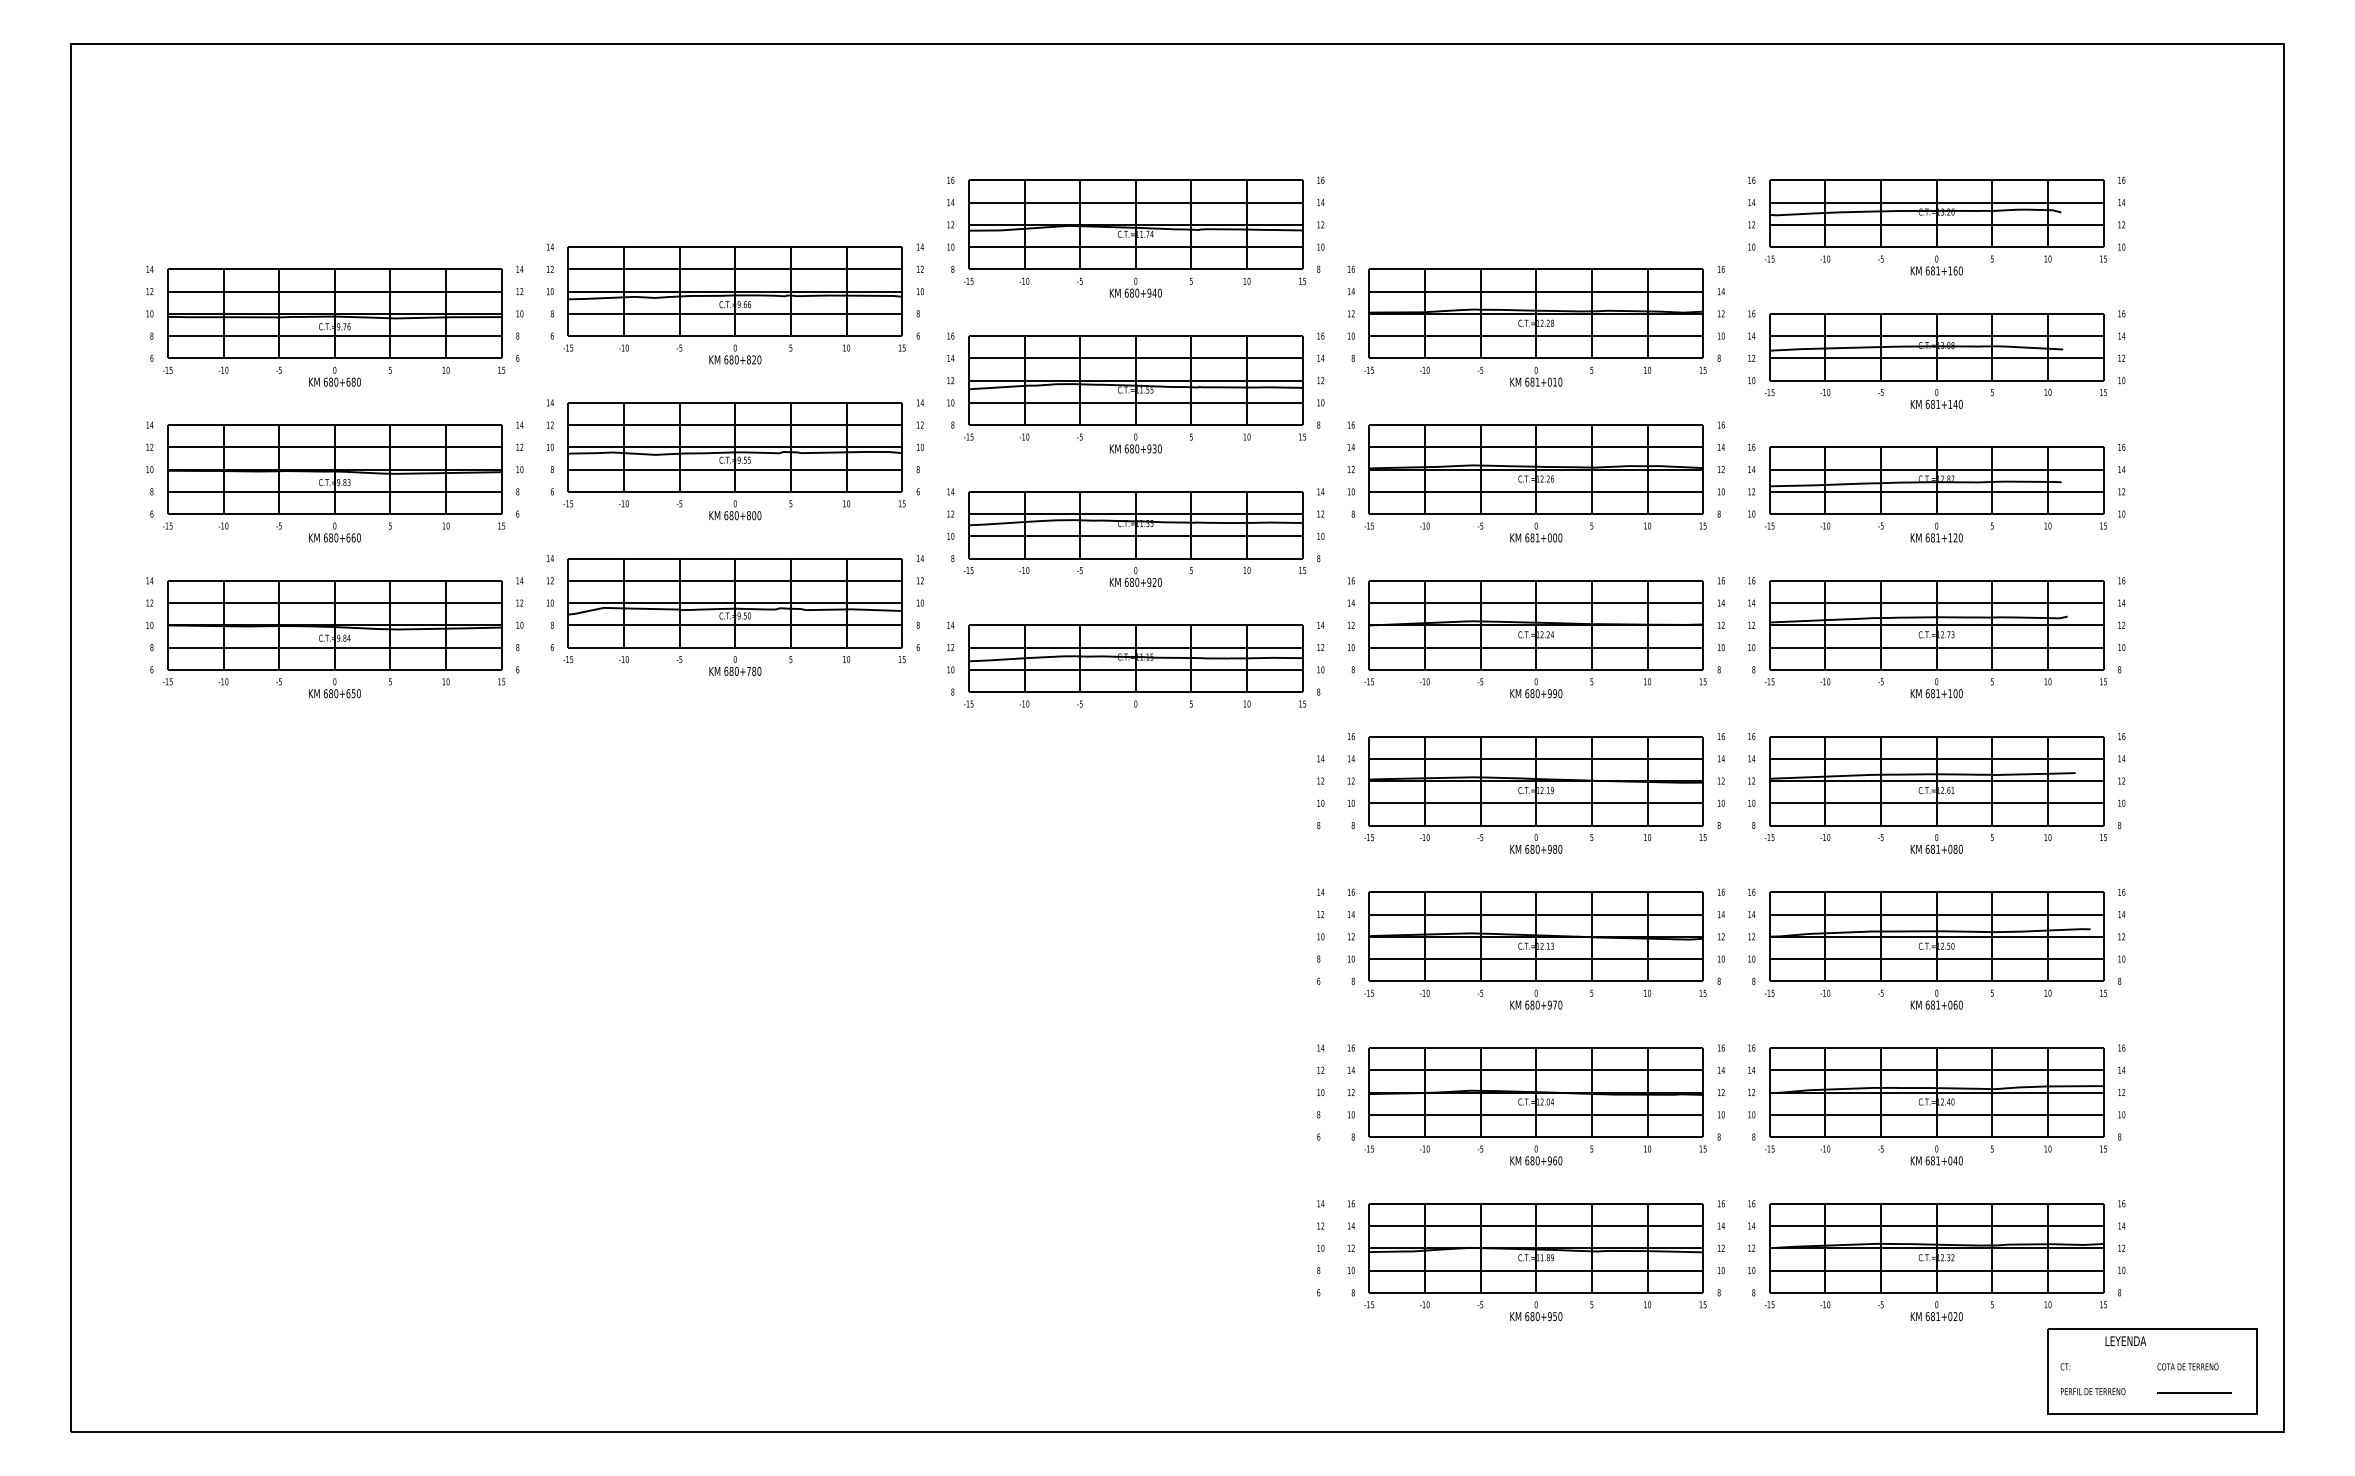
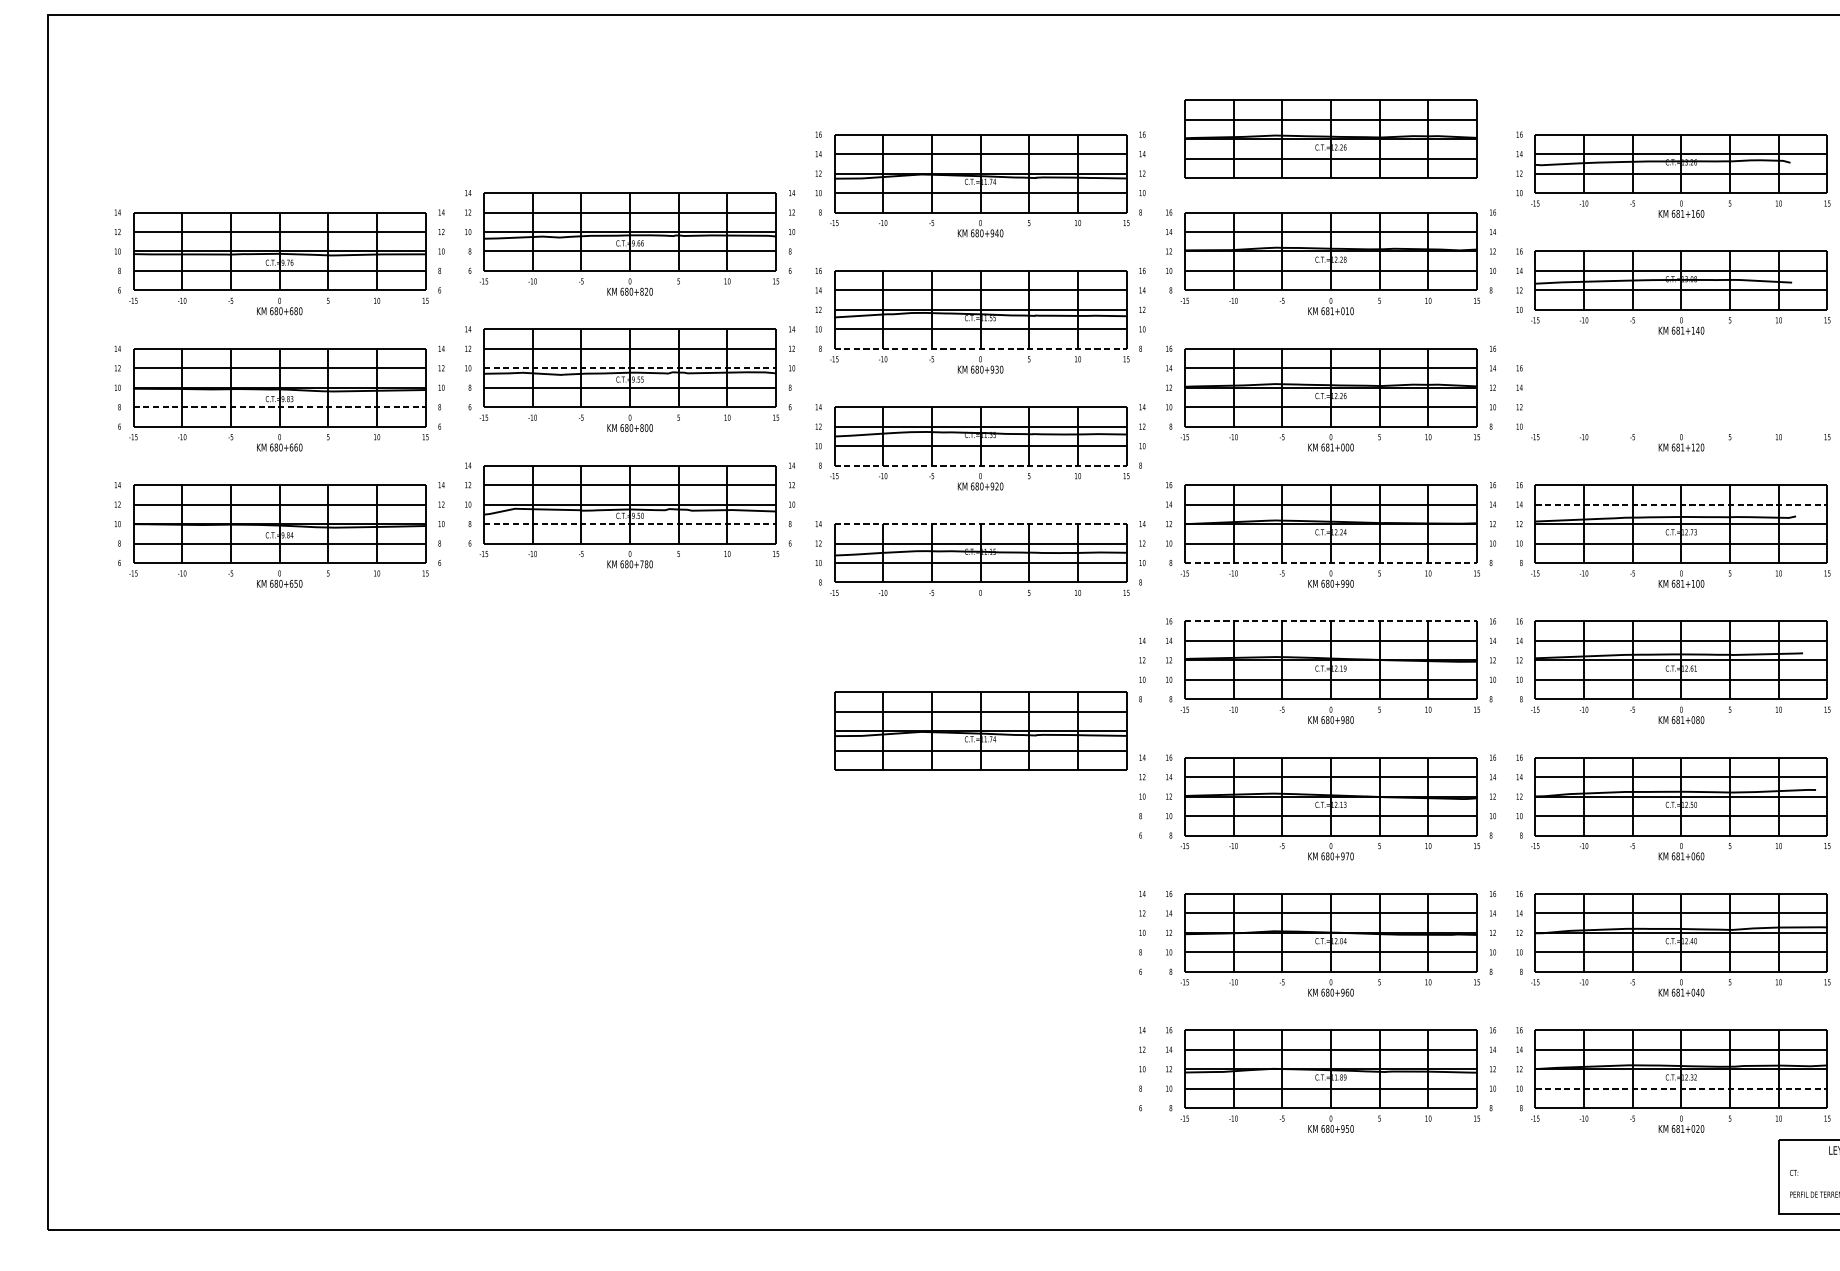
part: (1535, 185) -> (1330, 139), added
line: (1135, 425) -> (980, 349), solid -> dashed
line: (735, 447) -> (630, 368), solid -> dashed
part: (1936, 480) -> (1681, 397), removed
line: (334, 491) -> (279, 406), solid -> dashed
line: (1135, 558) -> (980, 465), solid -> dashed
line: (1936, 603) -> (1681, 504), solid -> dashed
line: (735, 625) -> (630, 524), solid -> dashed
line: (1135, 625) -> (980, 524), solid -> dashed
line: (1536, 669) -> (1331, 562), solid -> dashed
line: (1536, 736) -> (1331, 621), solid -> dashed
part: (1135, 861) -> (980, 730), added
line: (1936, 1270) -> (1681, 1088), solid -> dashed

